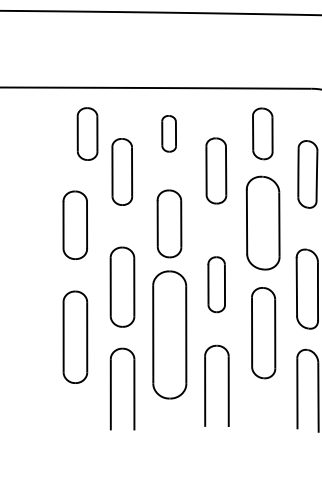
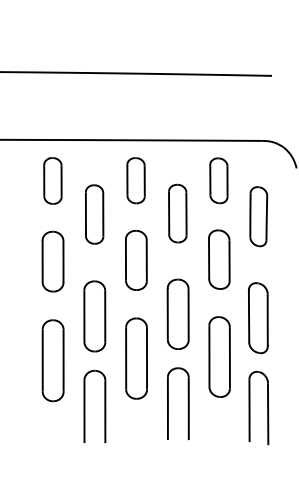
part: (87, 133) -> (52, 180), moved
part: (168, 133) -> (135, 180), size x1.43
part: (263, 222) -> (219, 259), size x0.71
part: (215, 283) -> (177, 313), size x1.43
part: (169, 334) -> (136, 358), size x0.71

